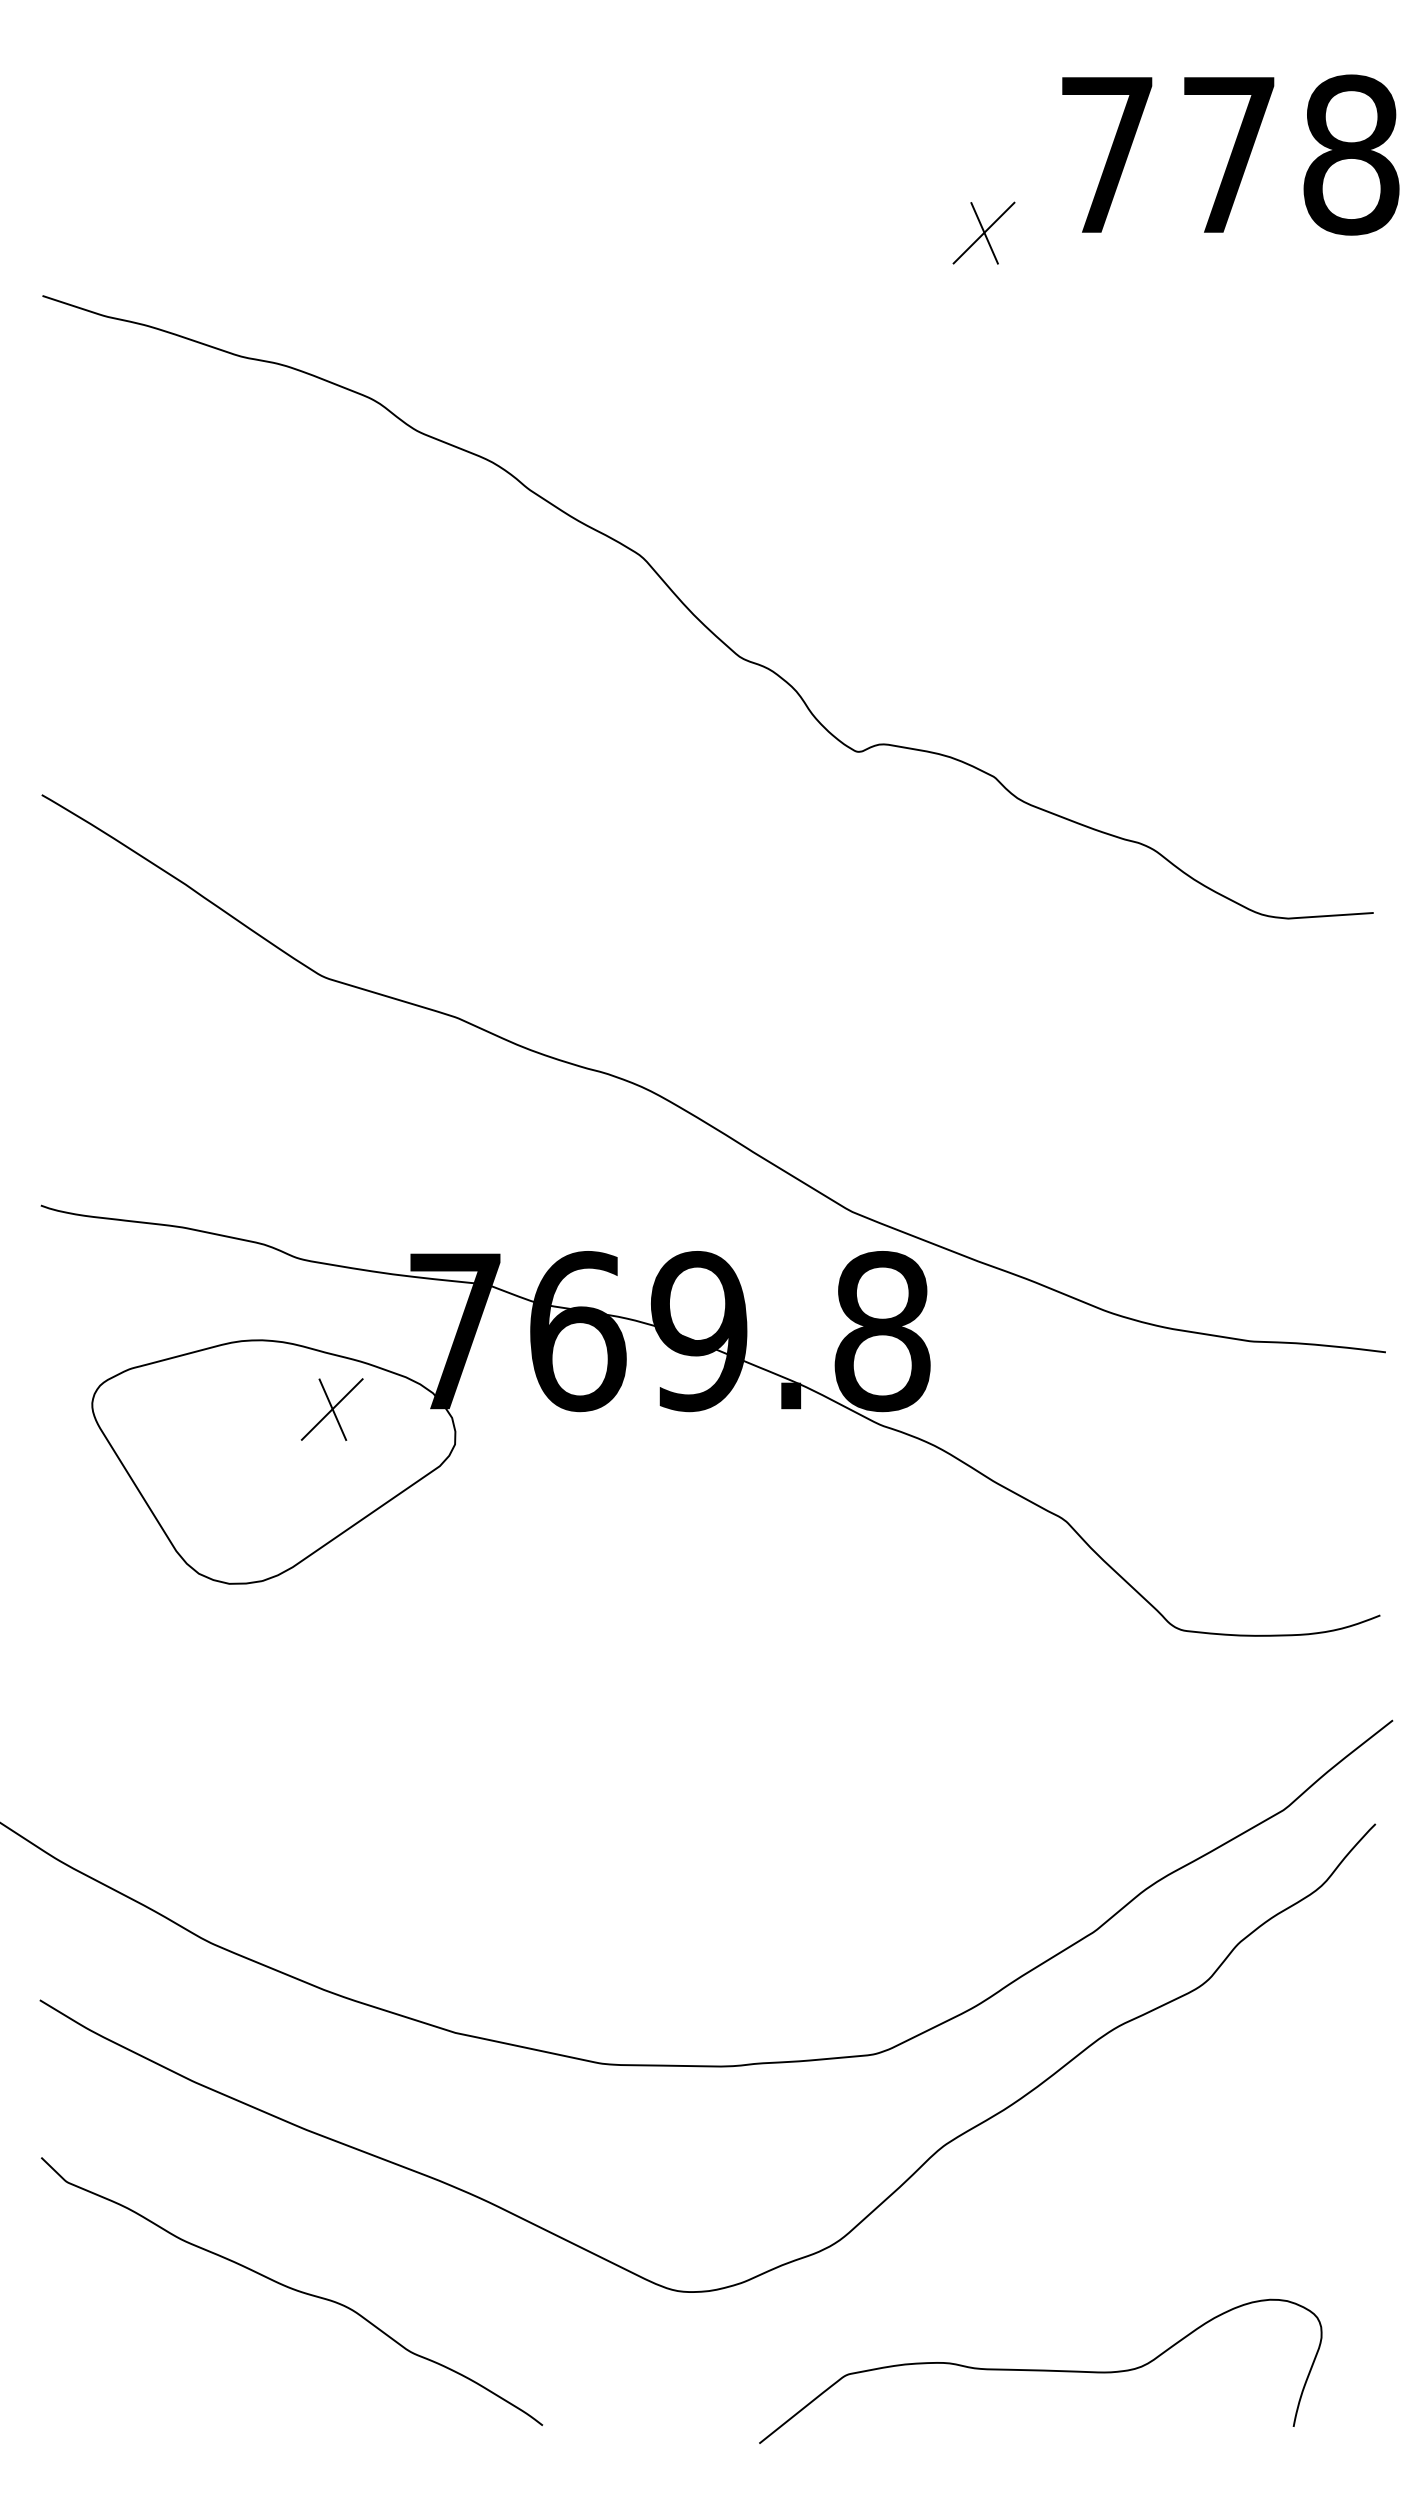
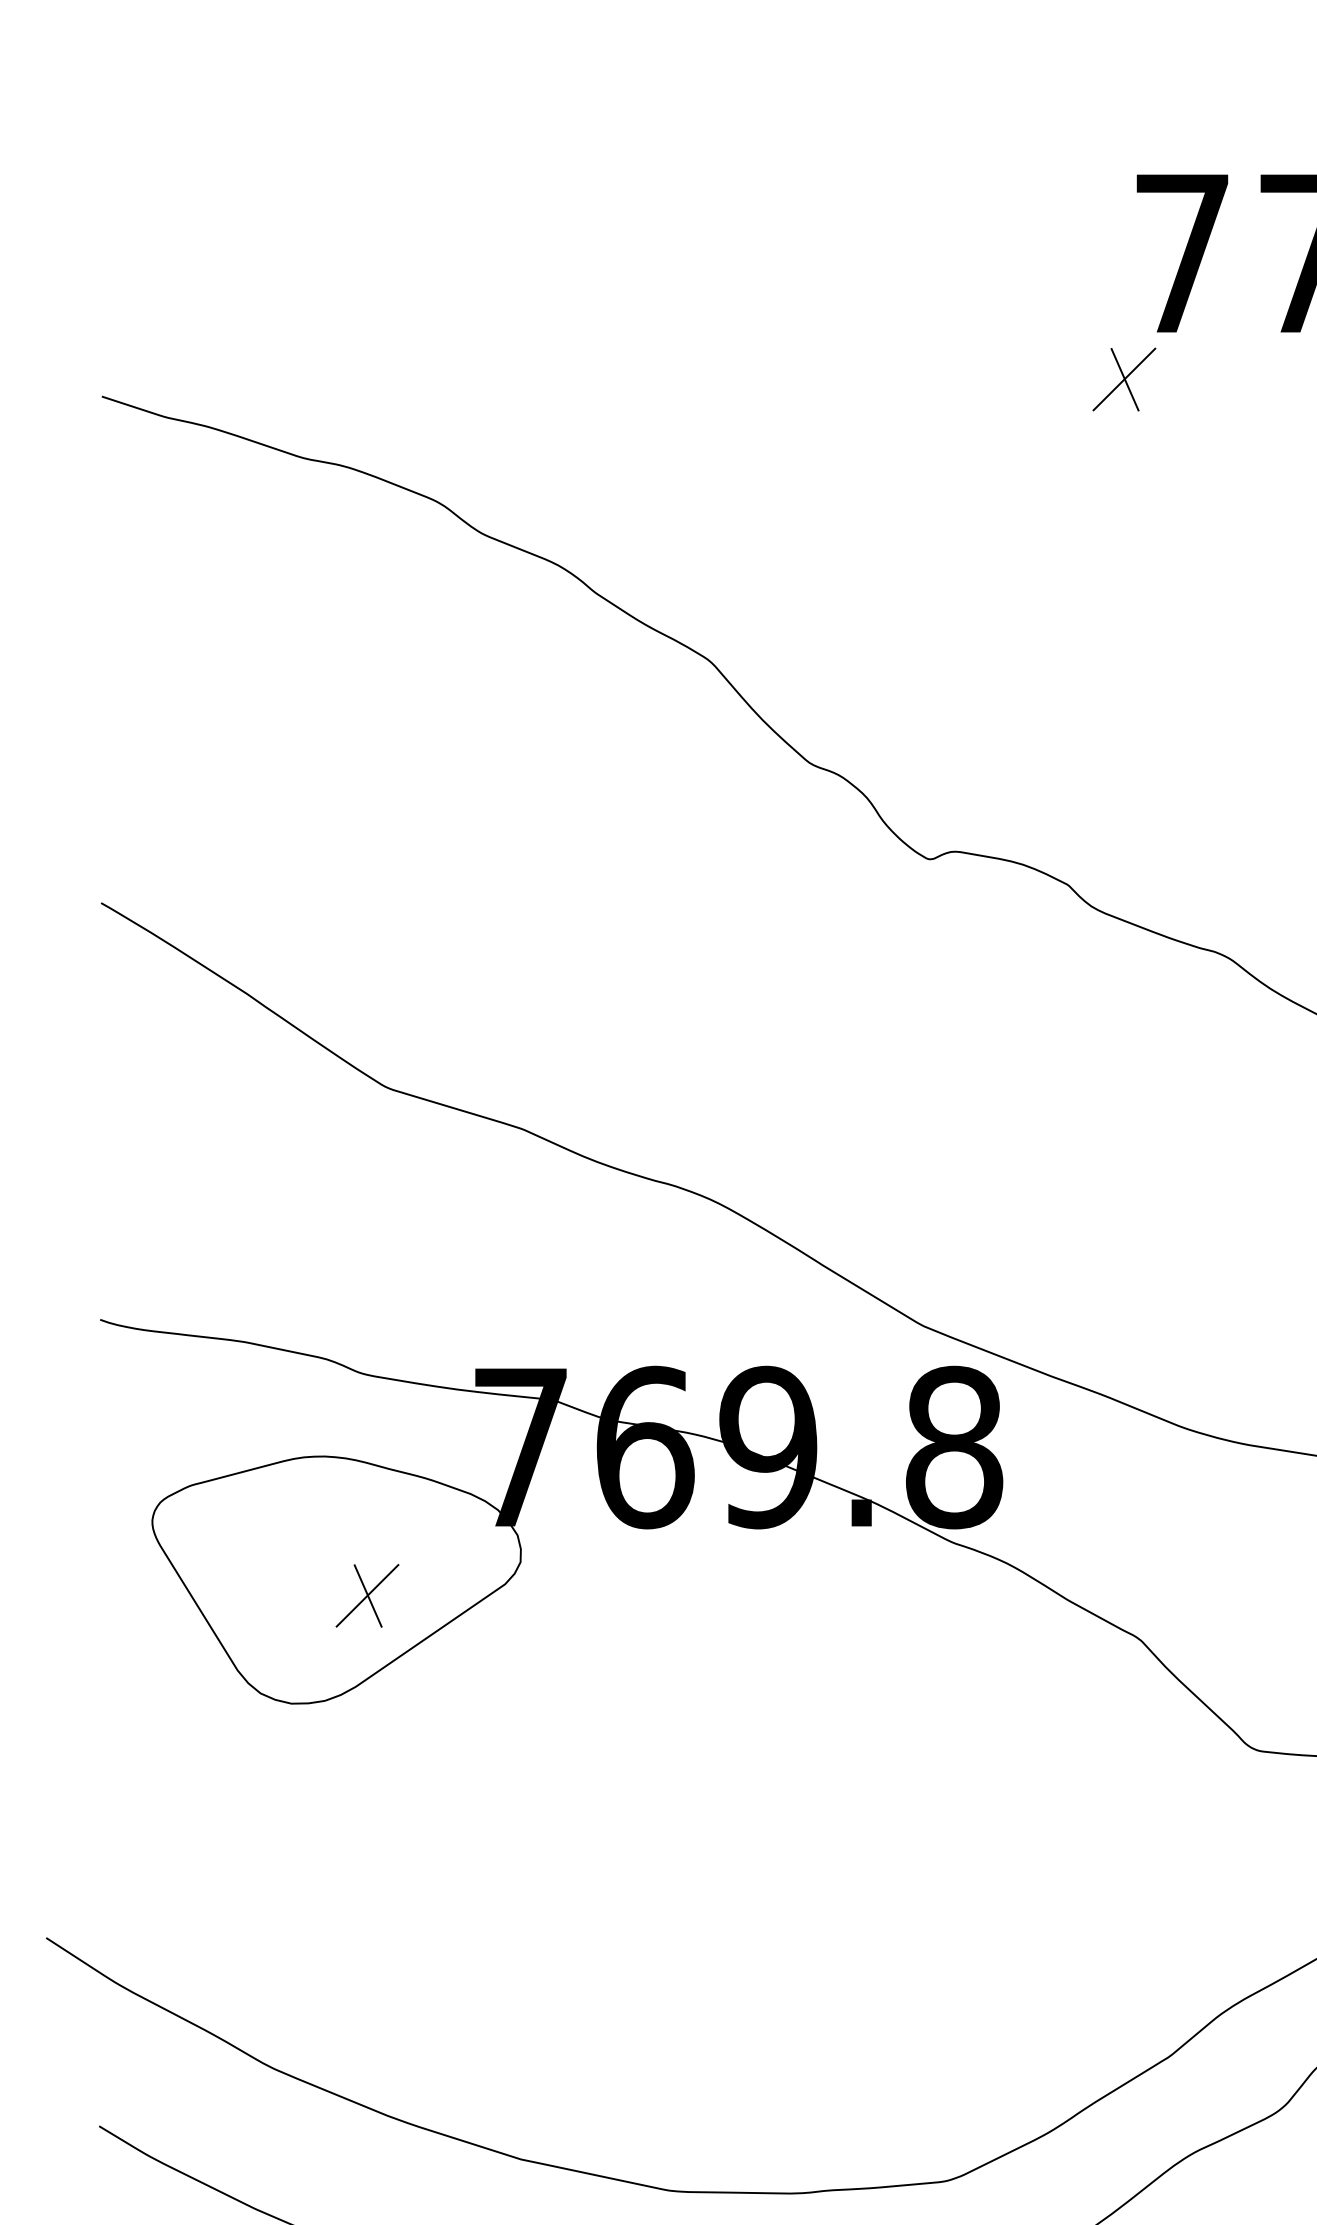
part: (983, 232) -> (1123, 378), moved
part: (331, 1409) -> (366, 1595), moved

